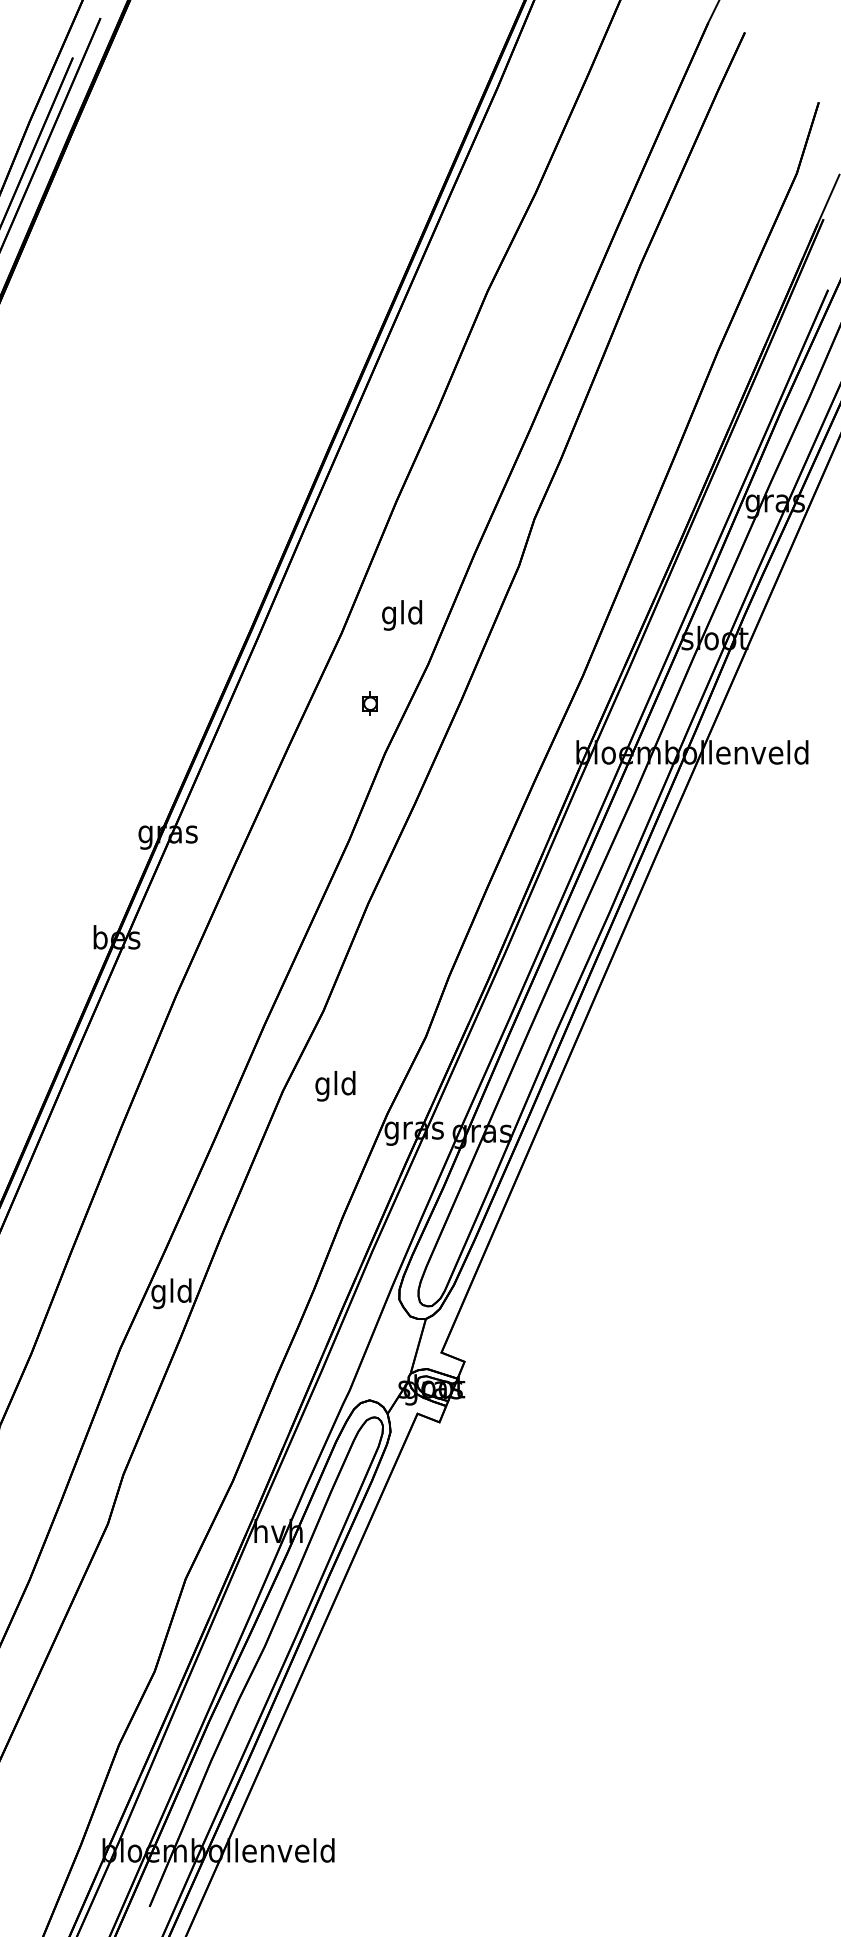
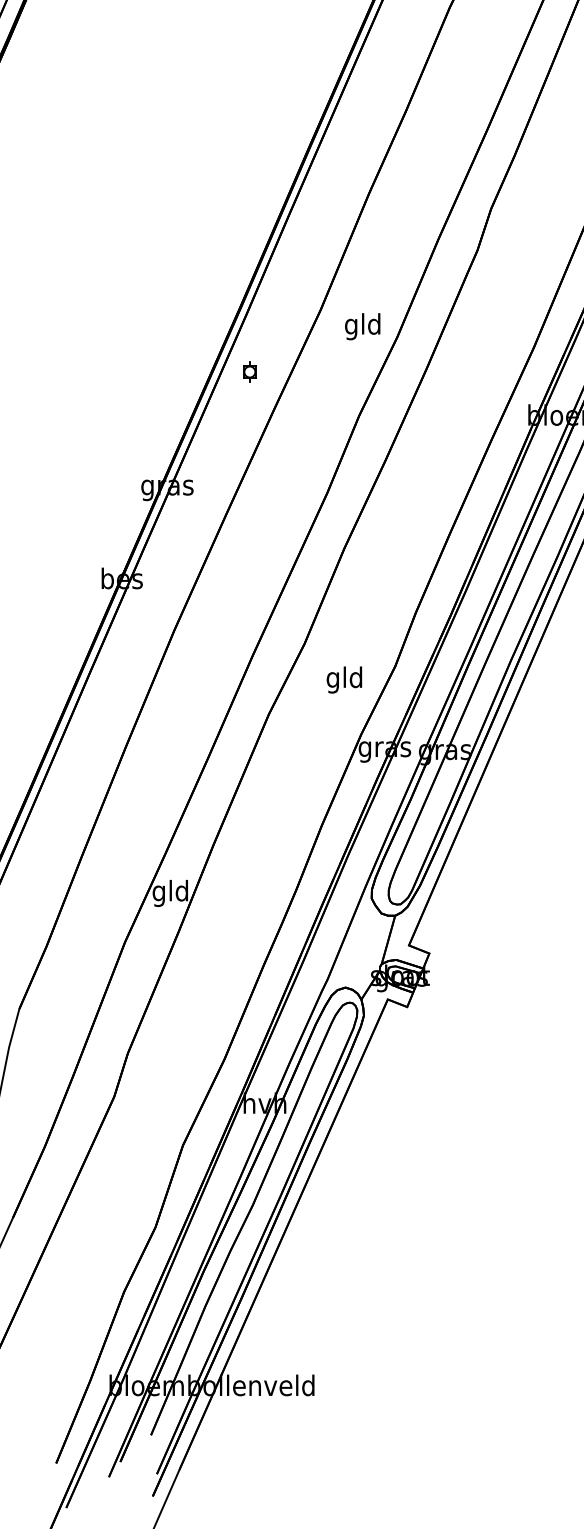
text: (402, 615) -> (363, 326), moved
part: (369, 703) -> (249, 371), moved
text: (335, 1086) -> (344, 680), moved

